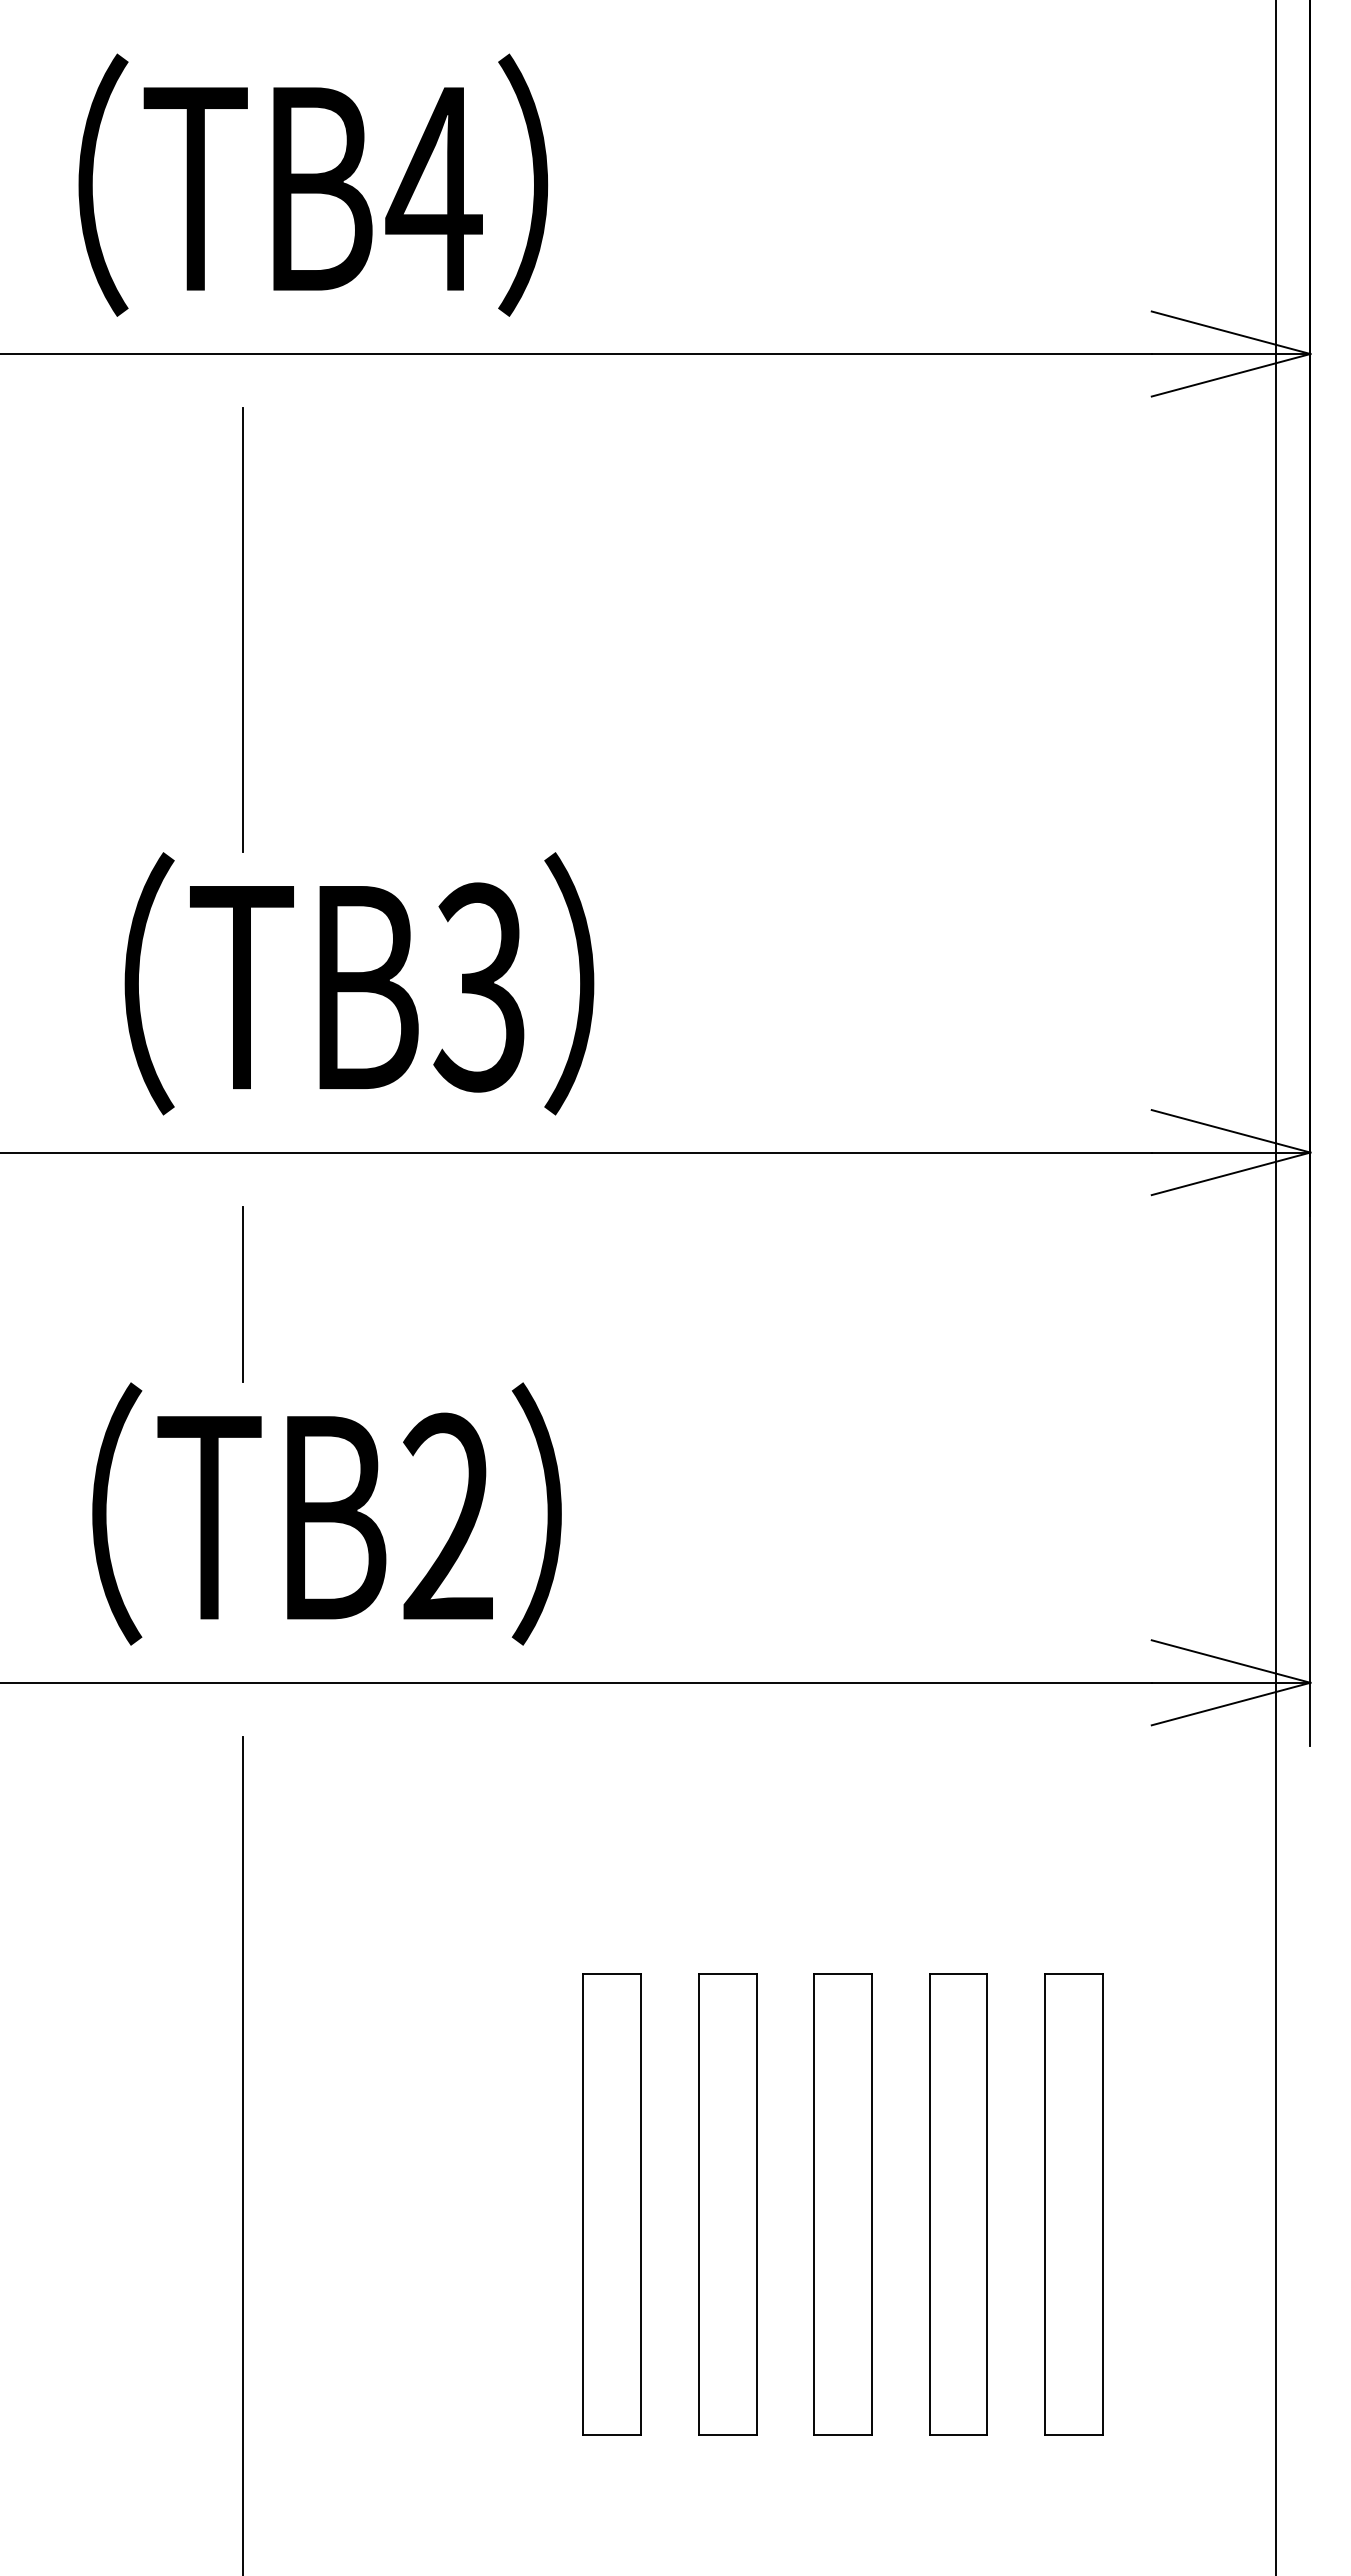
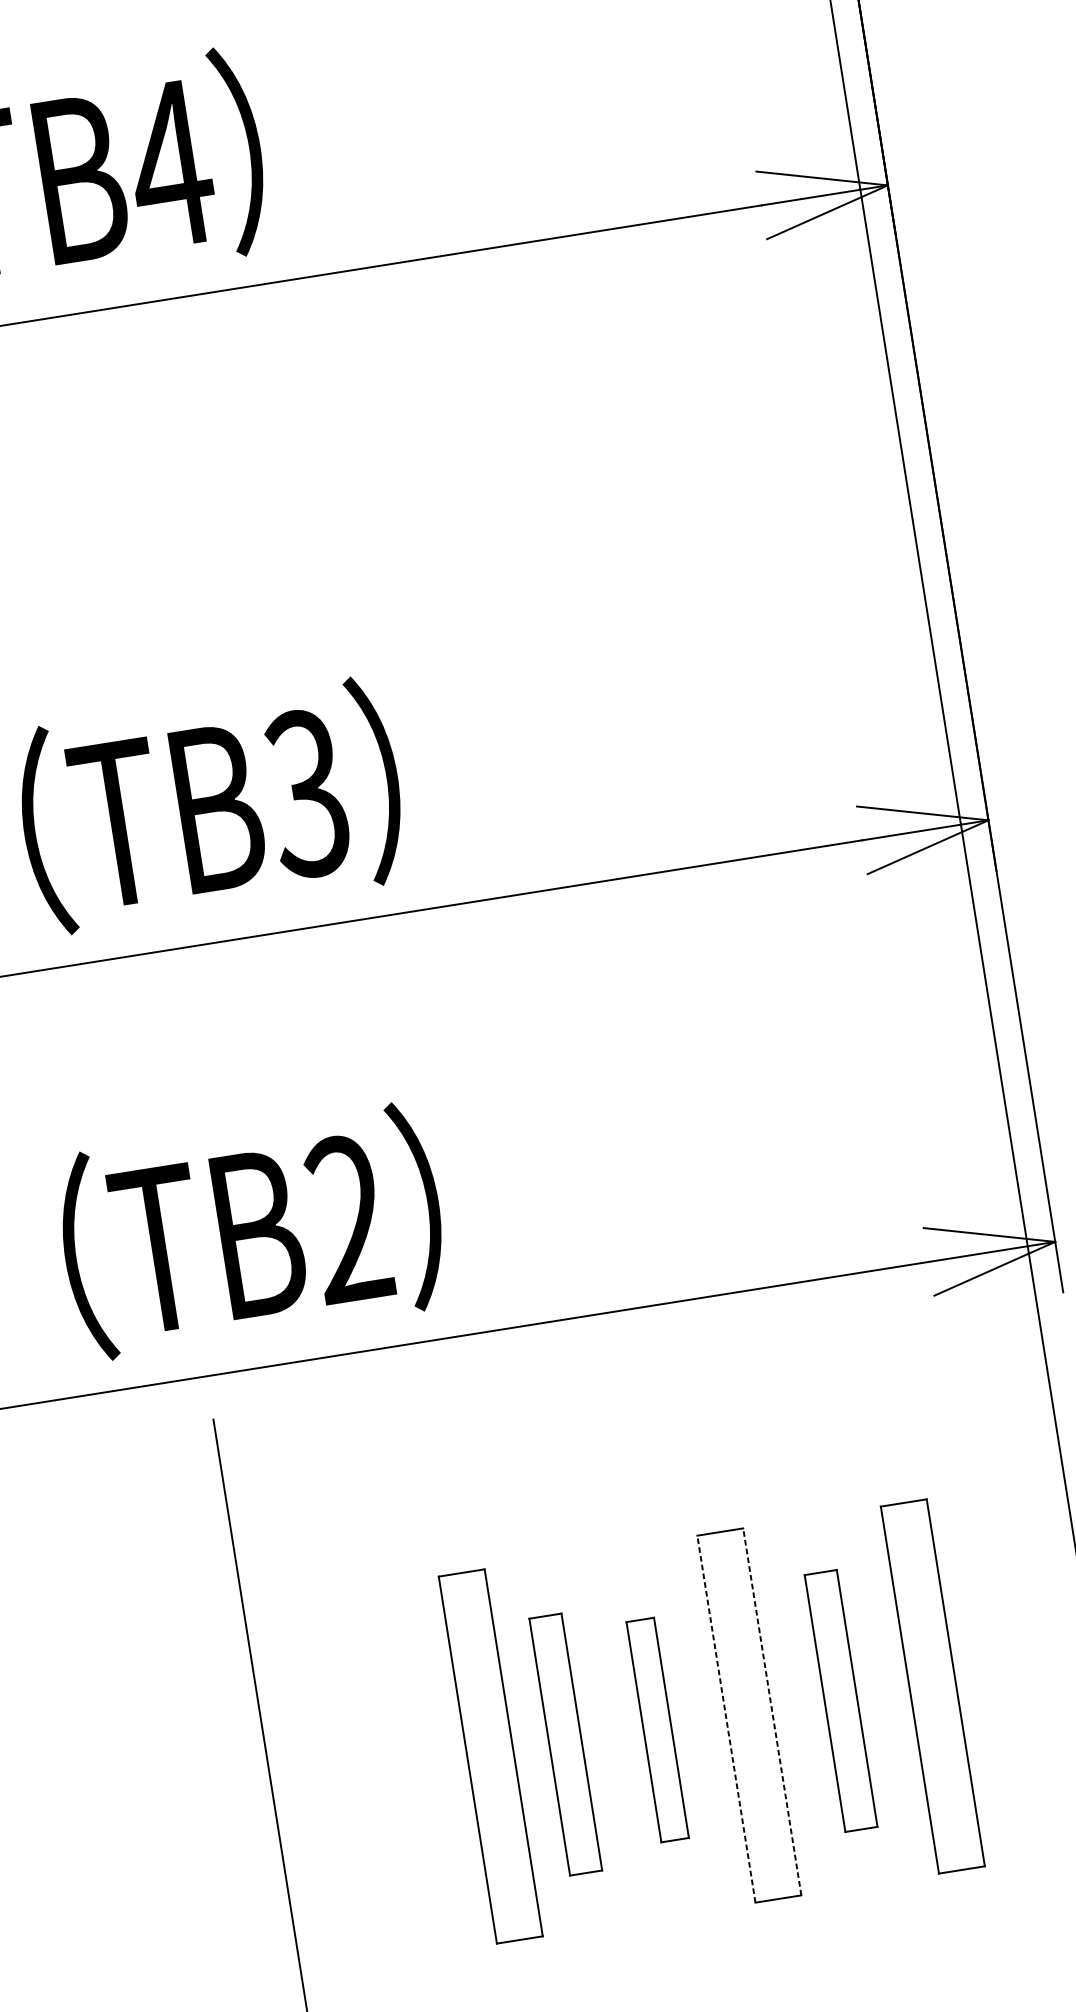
line: (243, 629) -> (74, 538), removed
line: (243, 1293) -> (157, 1066), removed
part: (517, 2204) -> (490, 1756), added
part: (611, 2204) -> (565, 1744), size x0.7
part: (727, 2204) -> (657, 1730), size x0.6
line: (814, 2204) -> (726, 1719), solid -> dashed
line: (871, 2204) -> (771, 1711), solid -> dashed
part: (958, 2204) -> (841, 1701), size x0.7

